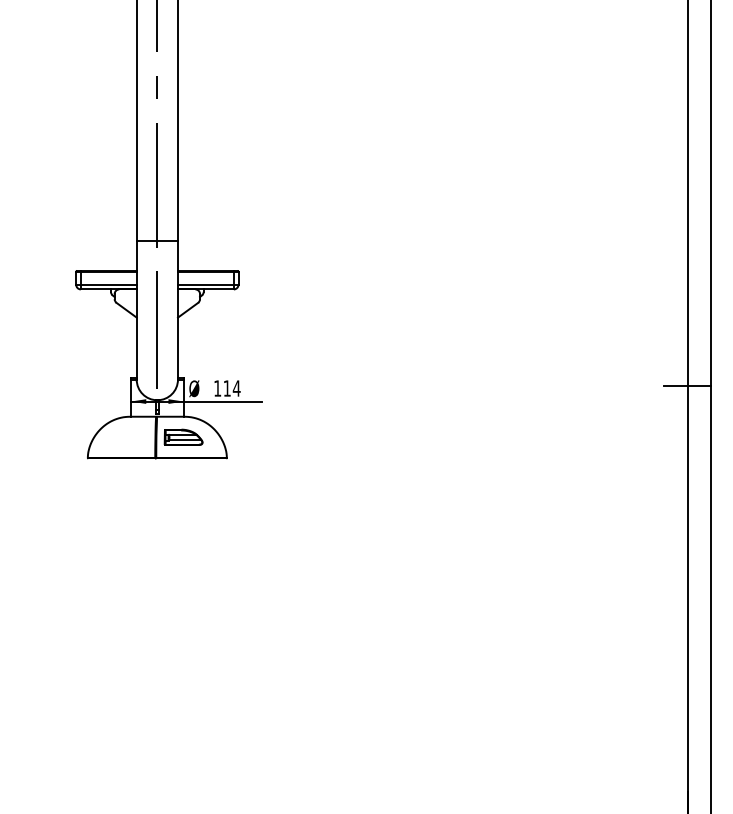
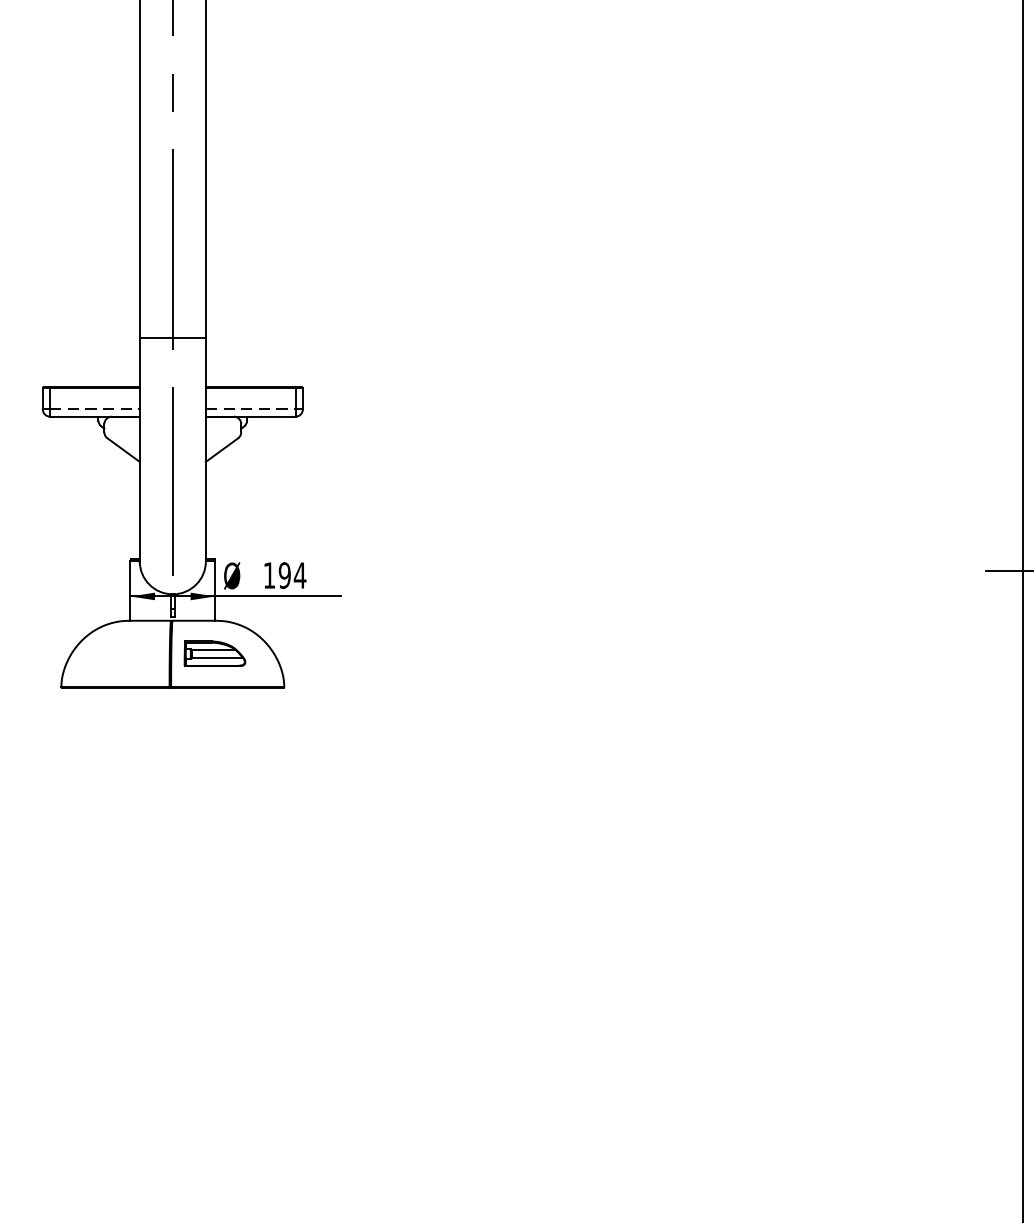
line: (108, 284) -> (94, 408), solid -> dashed
line: (205, 284) -> (250, 408), solid -> dashed
text: (226, 388) -> (283, 575), 114 -> 194

